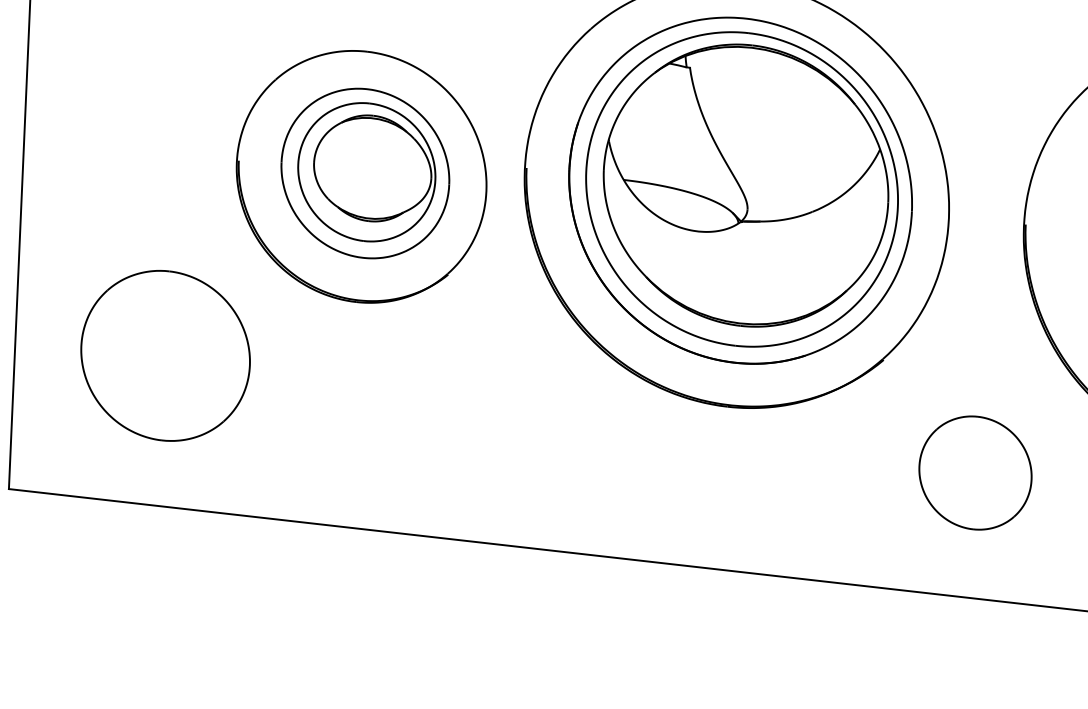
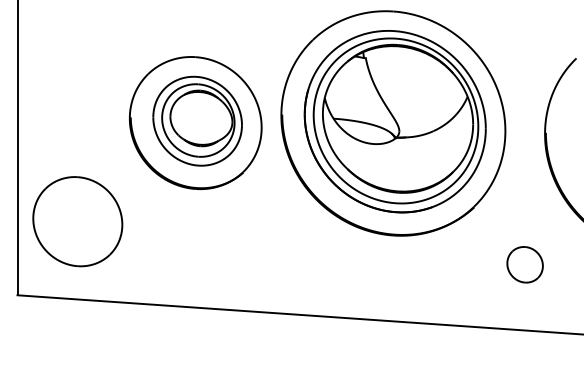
part: (165, 355) -> (77, 221), moved
part: (974, 472) -> (524, 264), size x0.6

